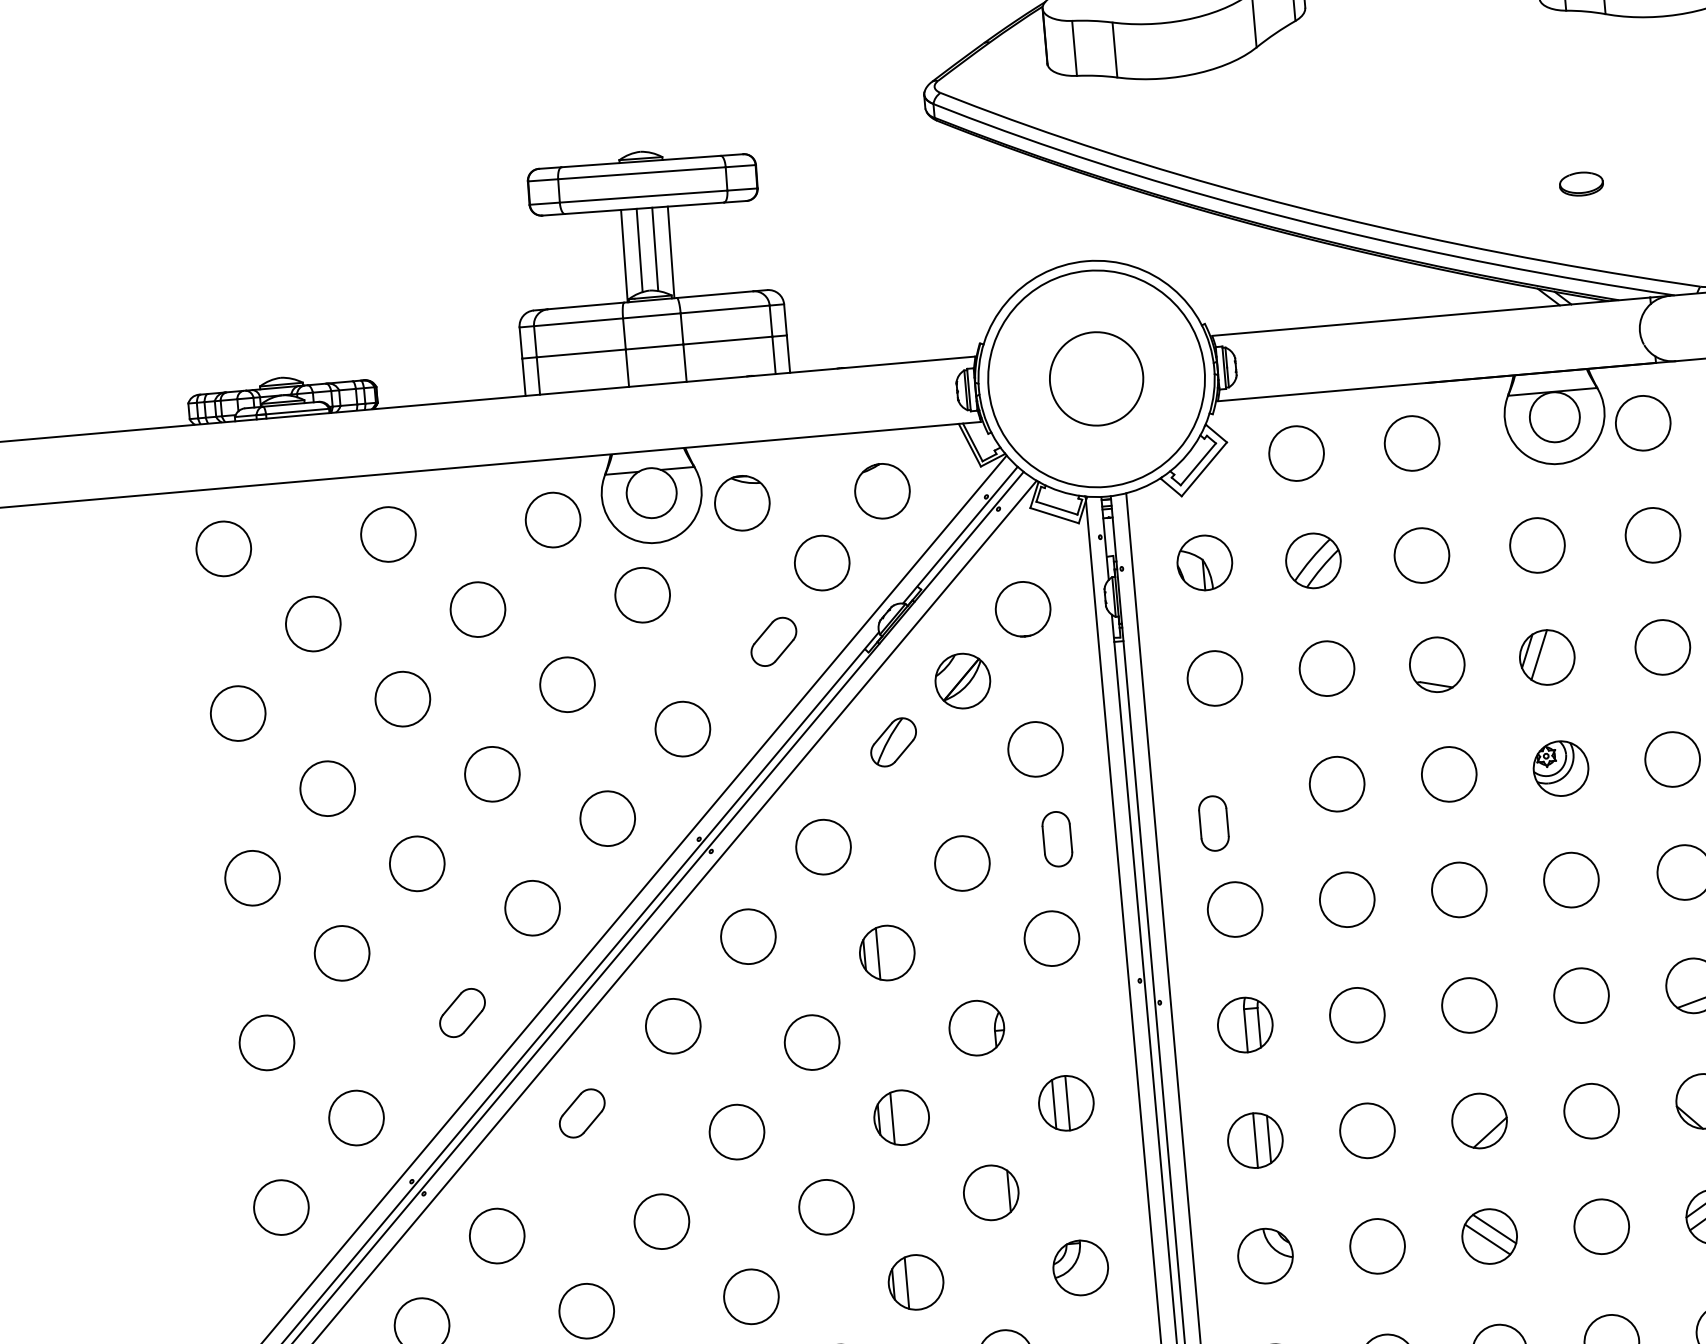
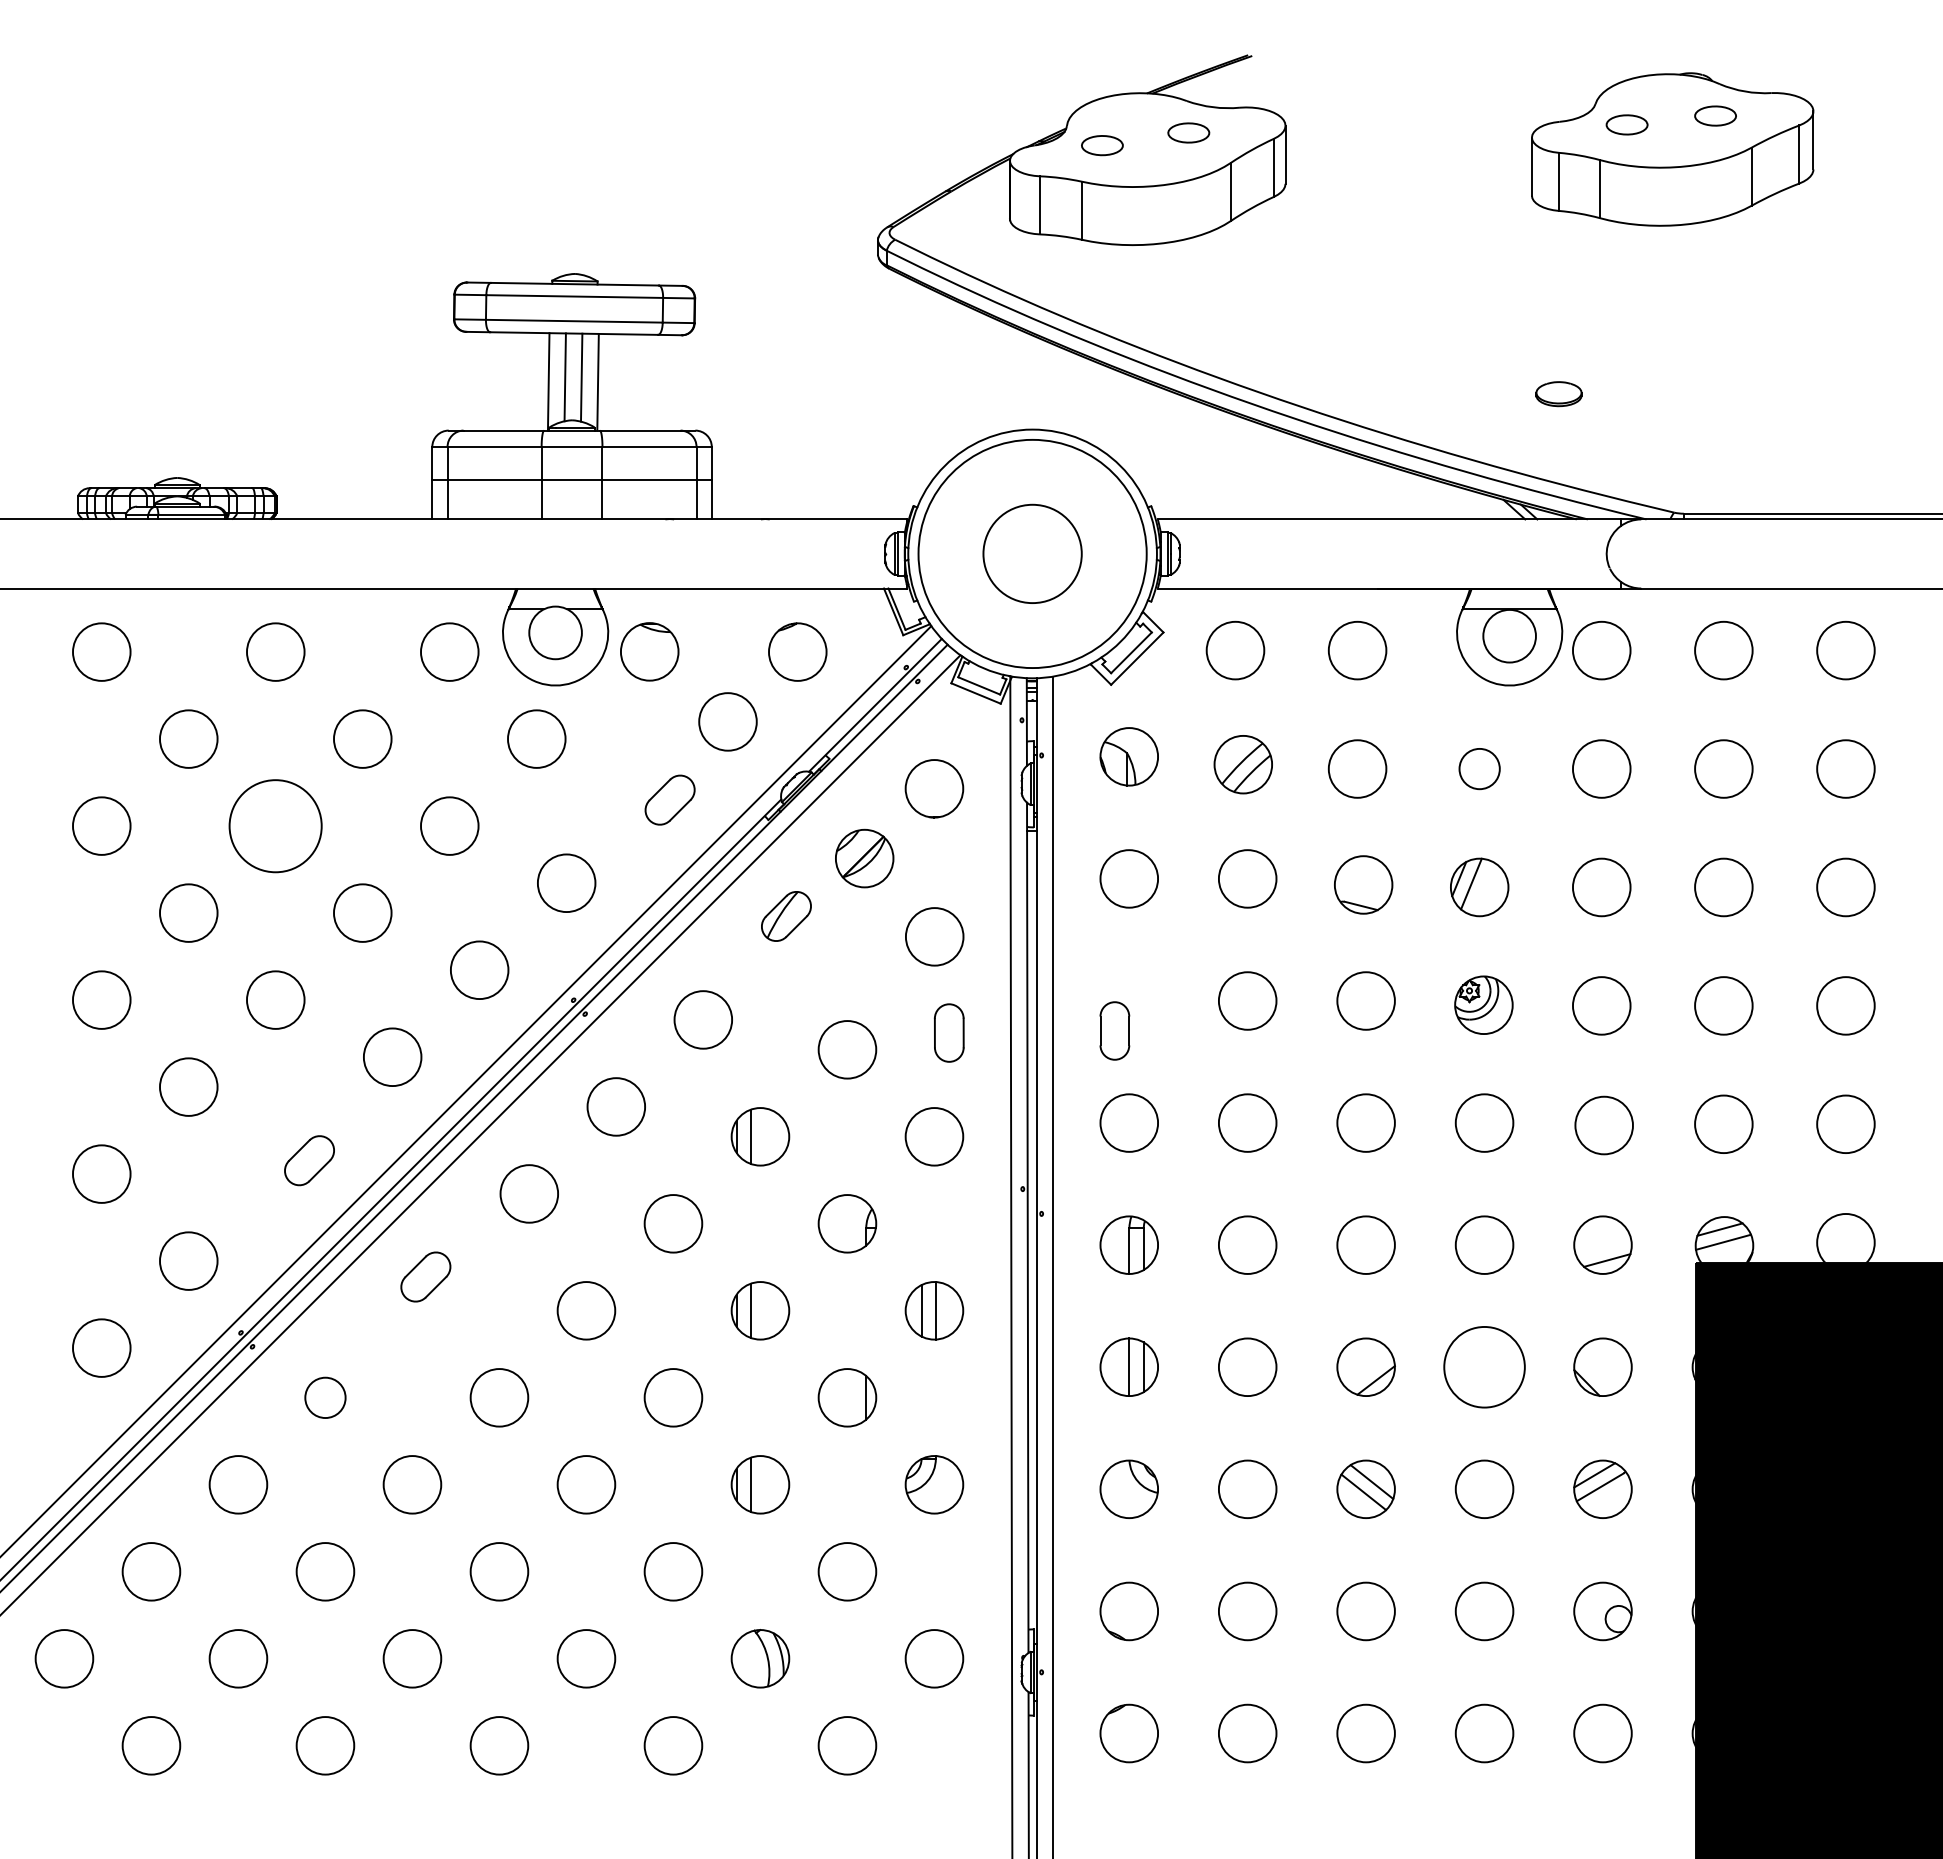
circle: (1537, 544) -> (1479, 768), size x0.7
circle: (402, 698) -> (275, 825), size x1.6
circle: (1591, 1111) -> (1484, 1367), size x1.4
circle: (497, 1235) -> (325, 1397), size x0.7

